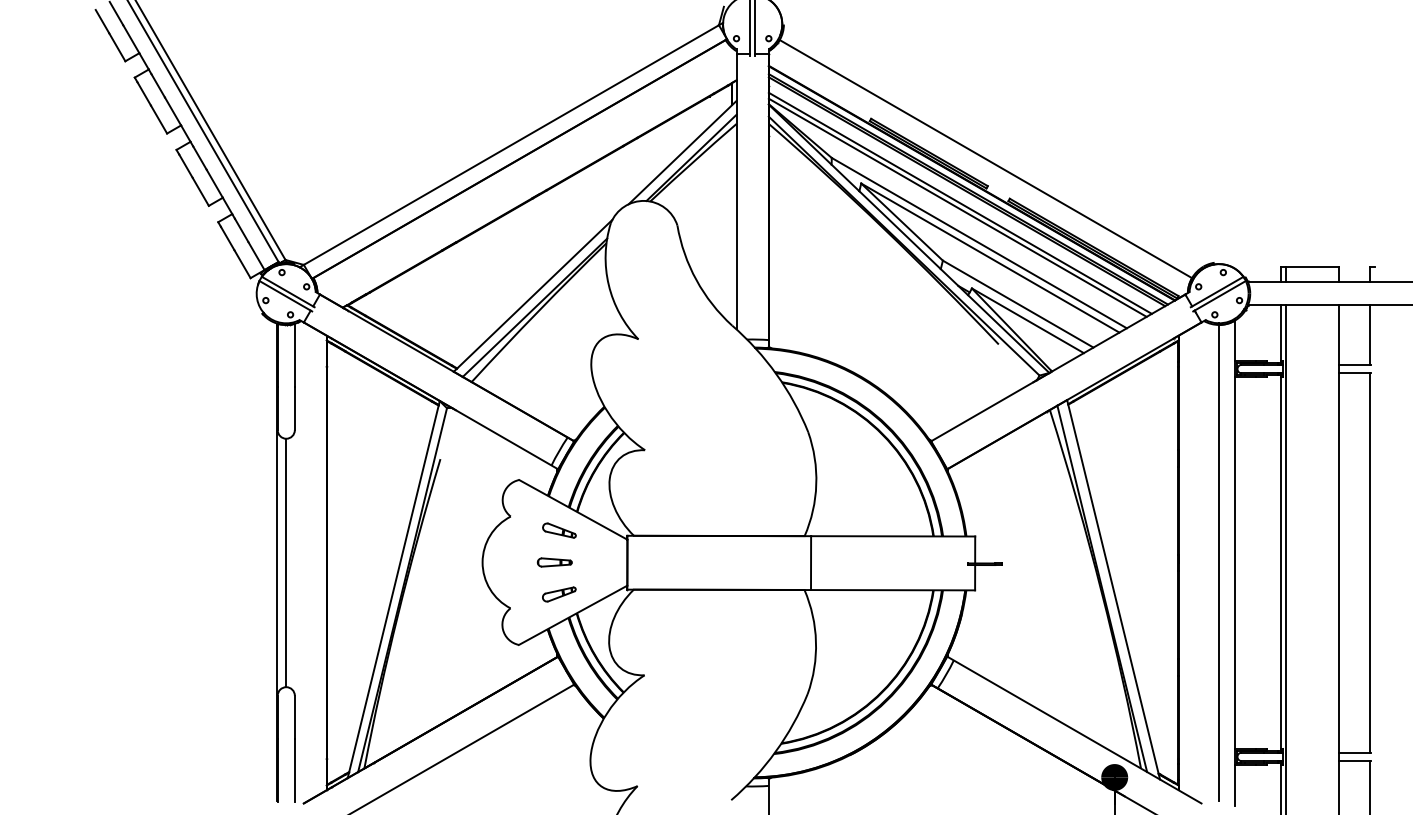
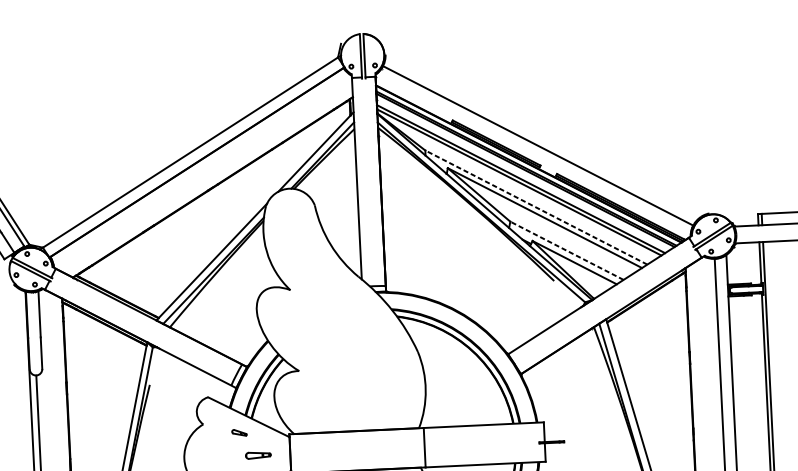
line: (978, 242) -> (535, 207), solid -> dashed
line: (1018, 304) -> (567, 251), solid -> dashed
part: (559, 530) -> (239, 432), size x0.6
part: (554, 562) -> (258, 455), moved

